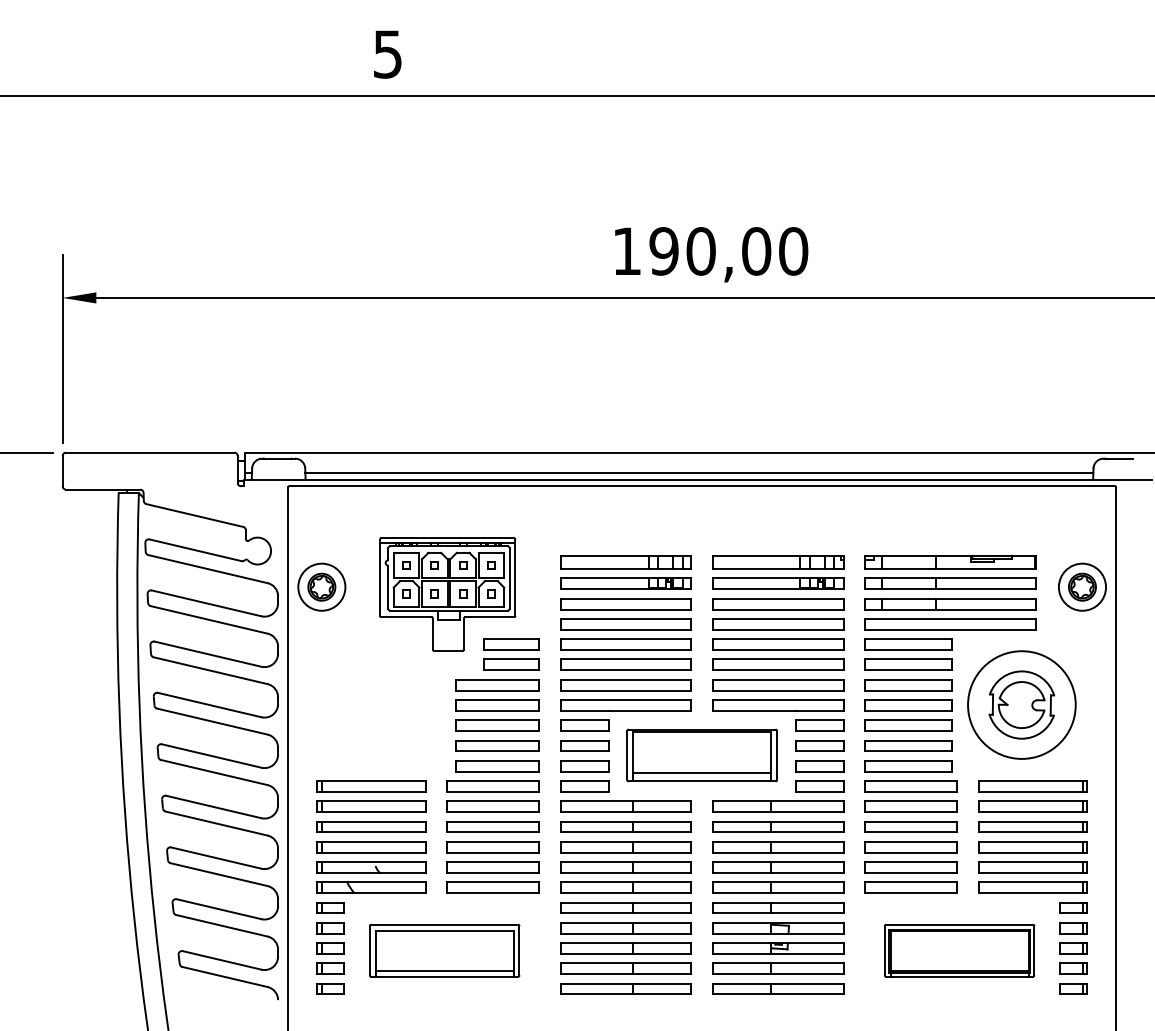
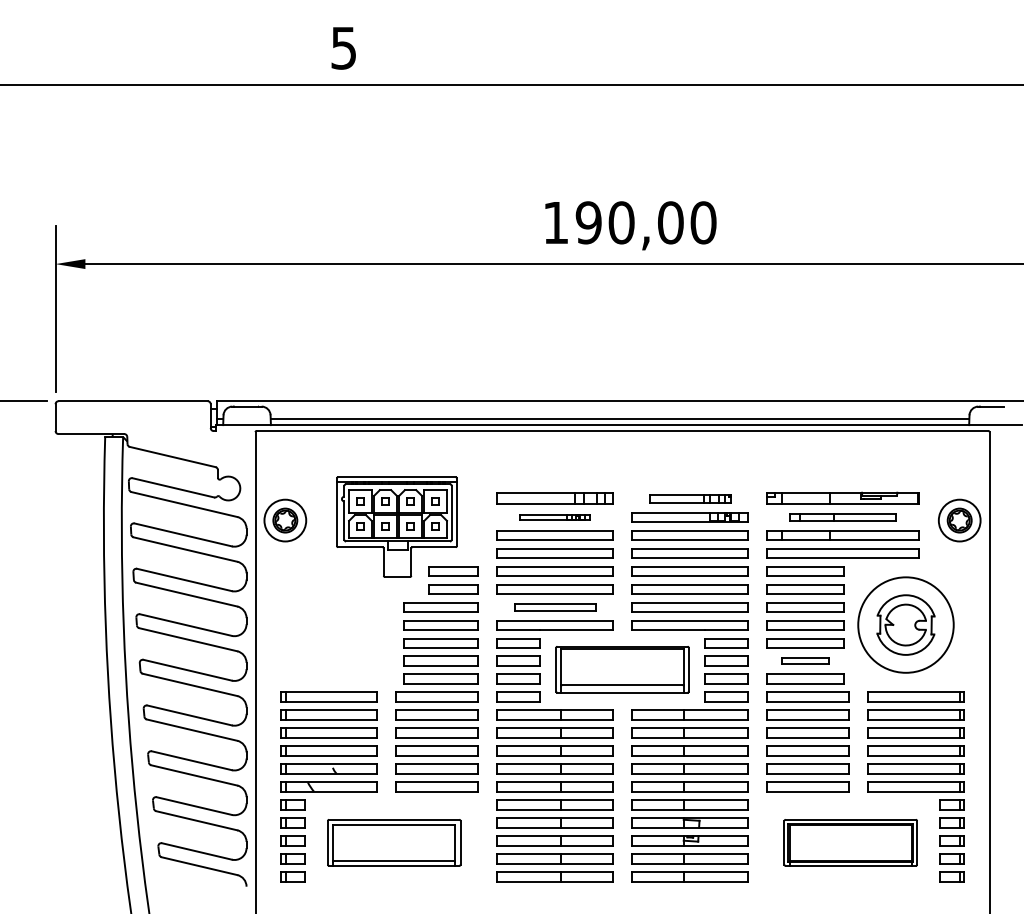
part: (778, 562) -> (690, 498), size x0.7
part: (625, 583) -> (554, 517), size x0.6
part: (950, 583) -> (842, 517), size x0.7
part: (625, 685) -> (554, 607), size x0.7
part: (908, 745) -> (805, 660), size x0.6

